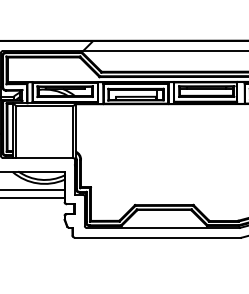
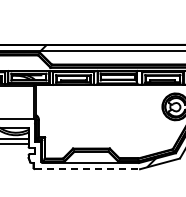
line: (158, 238) -> (87, 169), solid -> dashed

